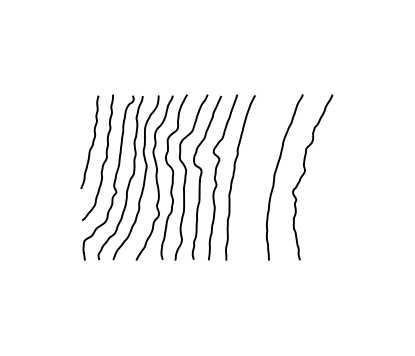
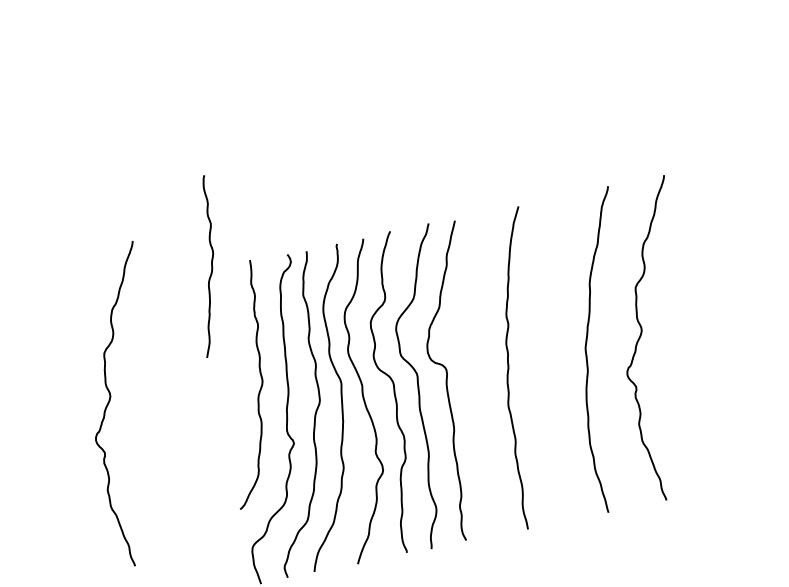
curve: (92, 141) -> (210, 264), moved
curve: (27, 152) -> (110, 402), added
curve: (216, 175) -> (476, 372), removed

